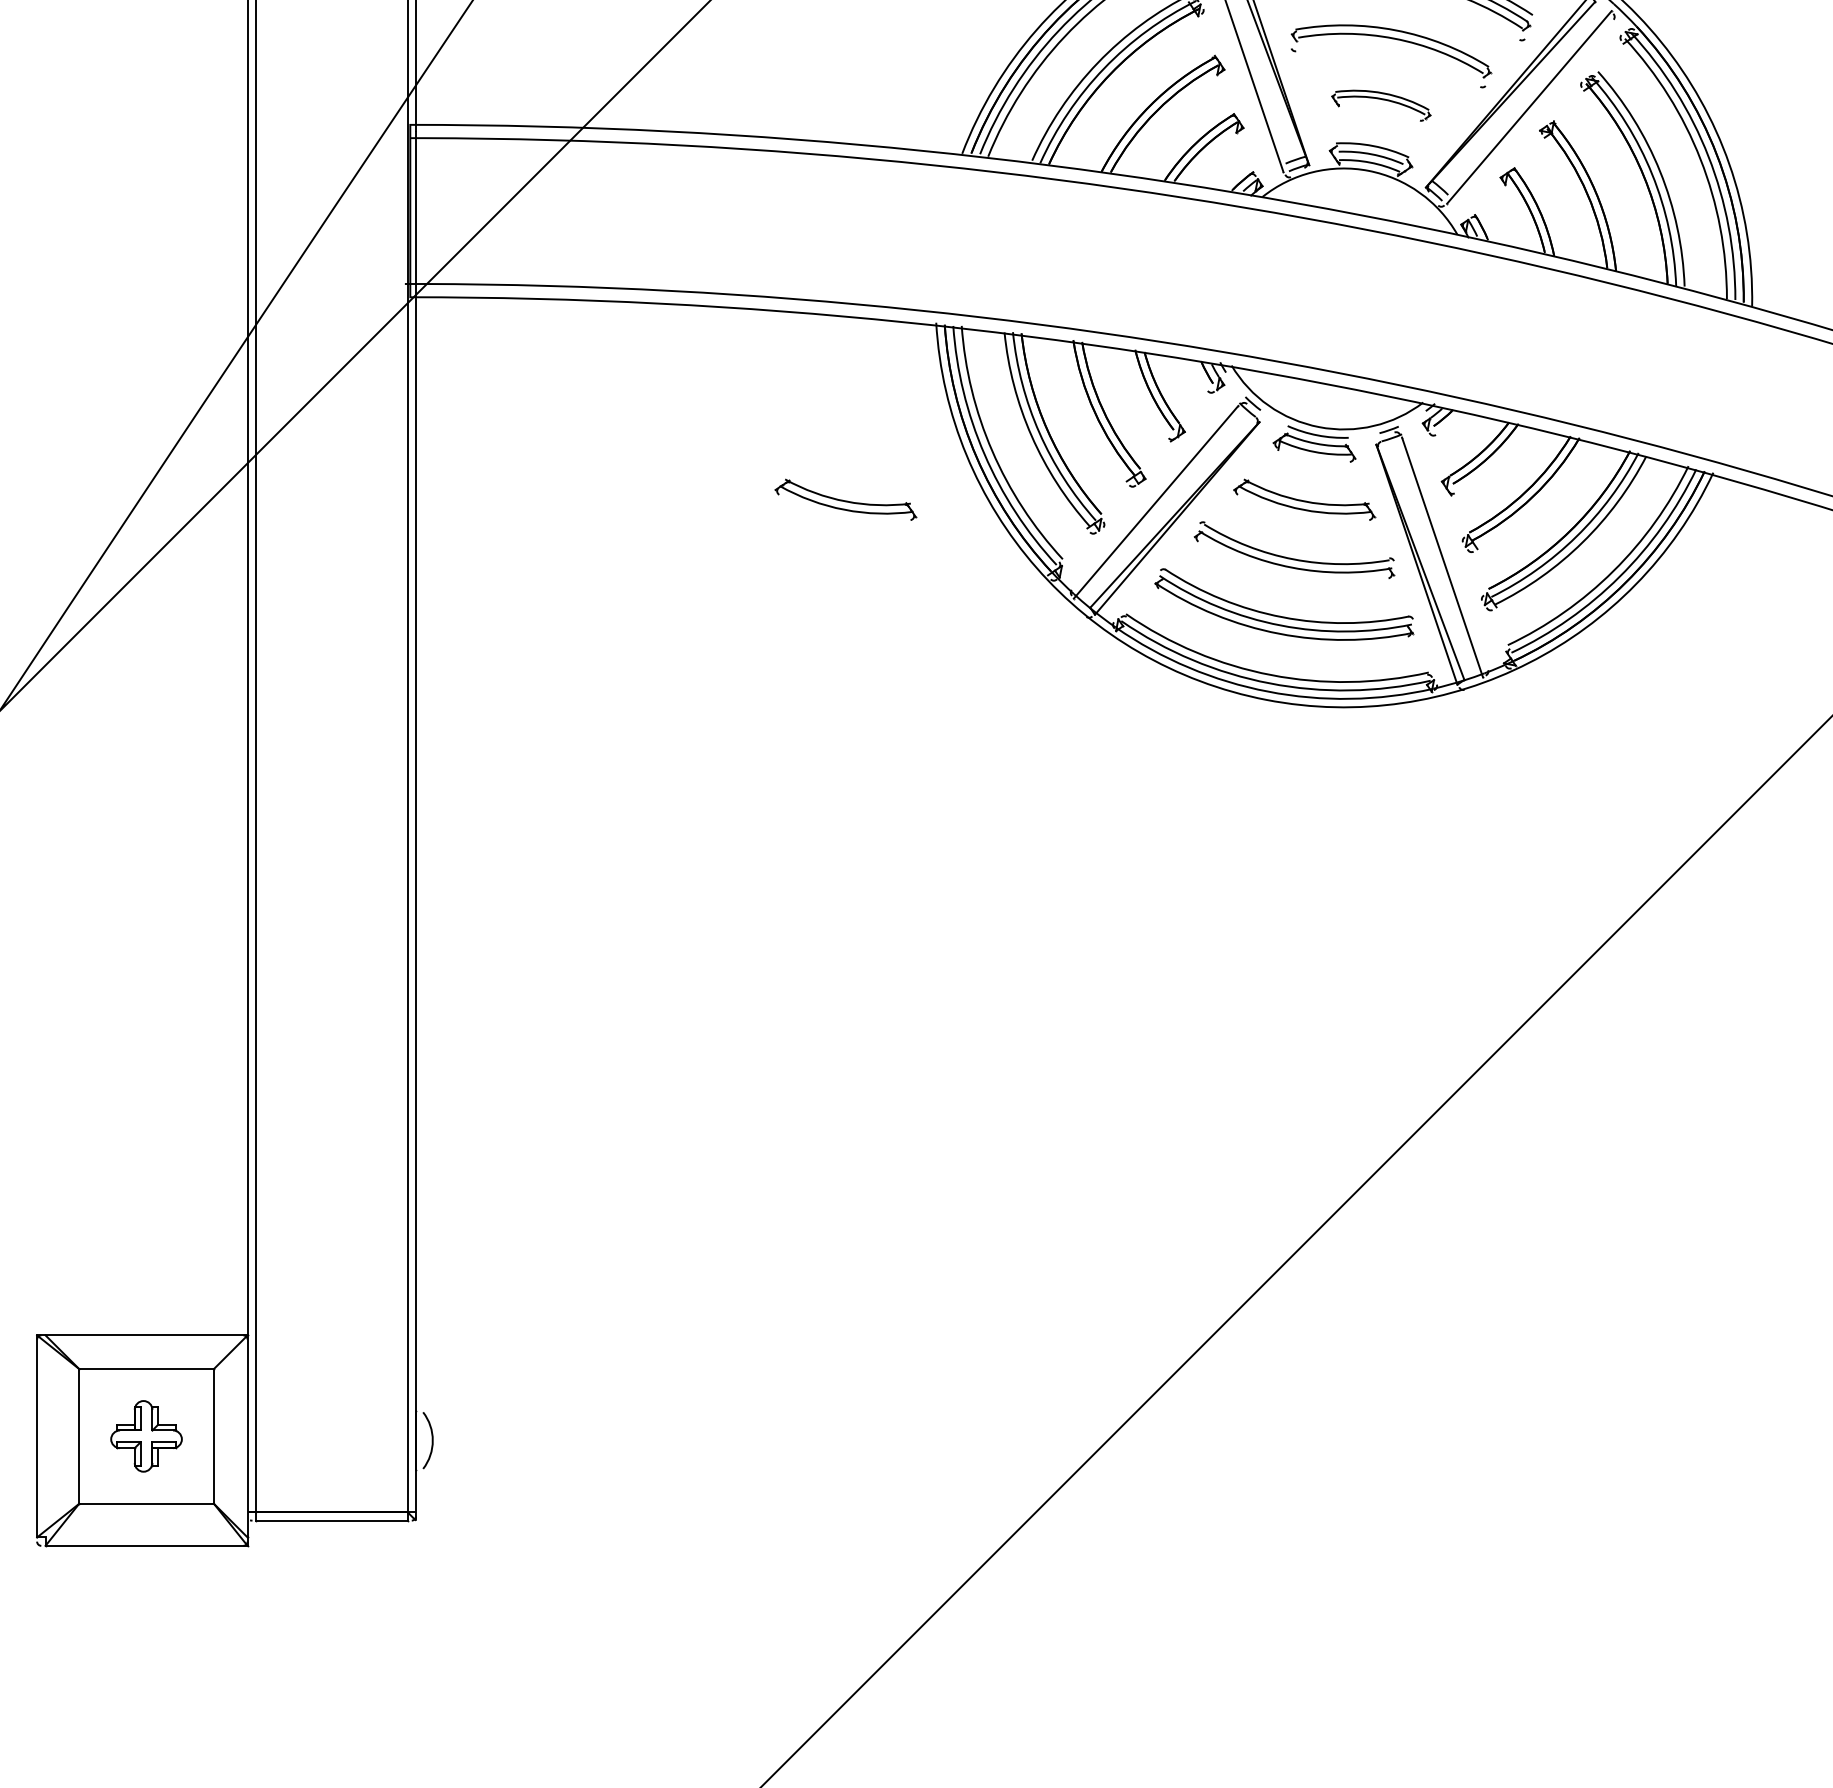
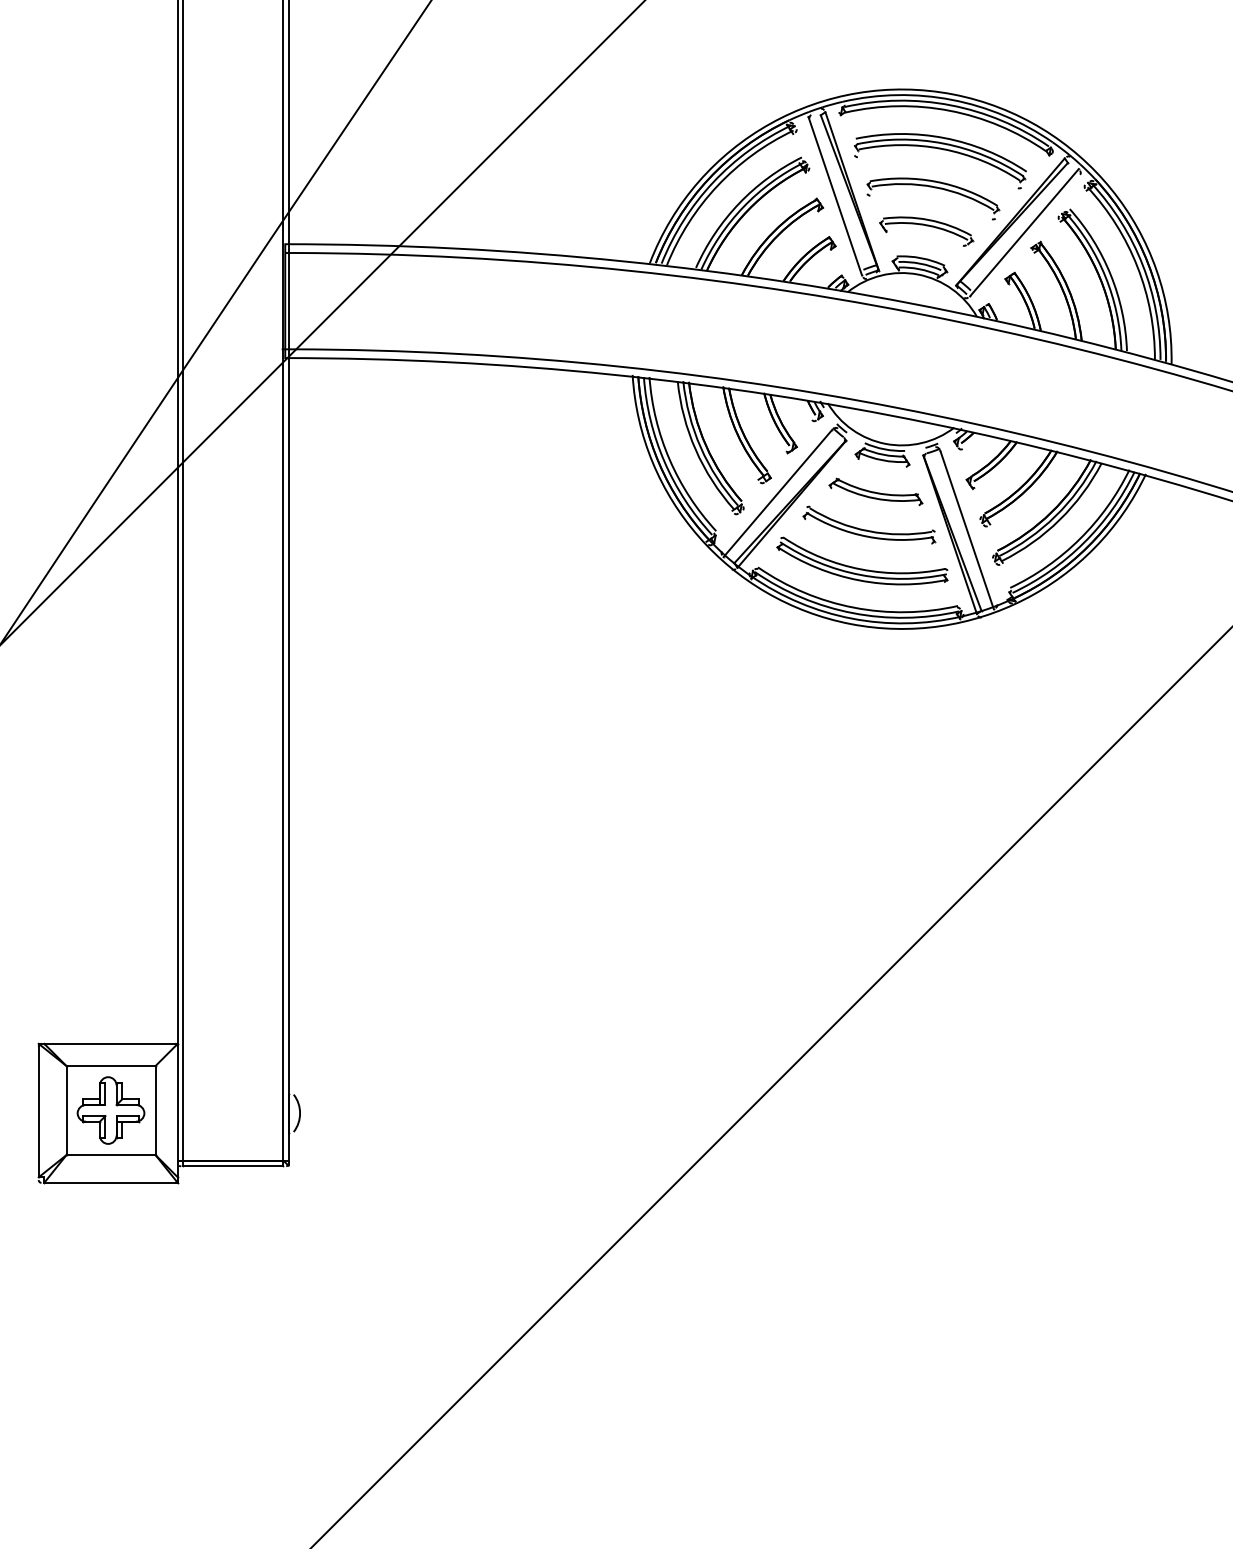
part: (1381, 105) -> (926, 231), size x1.43
part: (845, 499) -> (572, 491), removed
part: (145, 1436) -> (110, 1110), size x1.43

